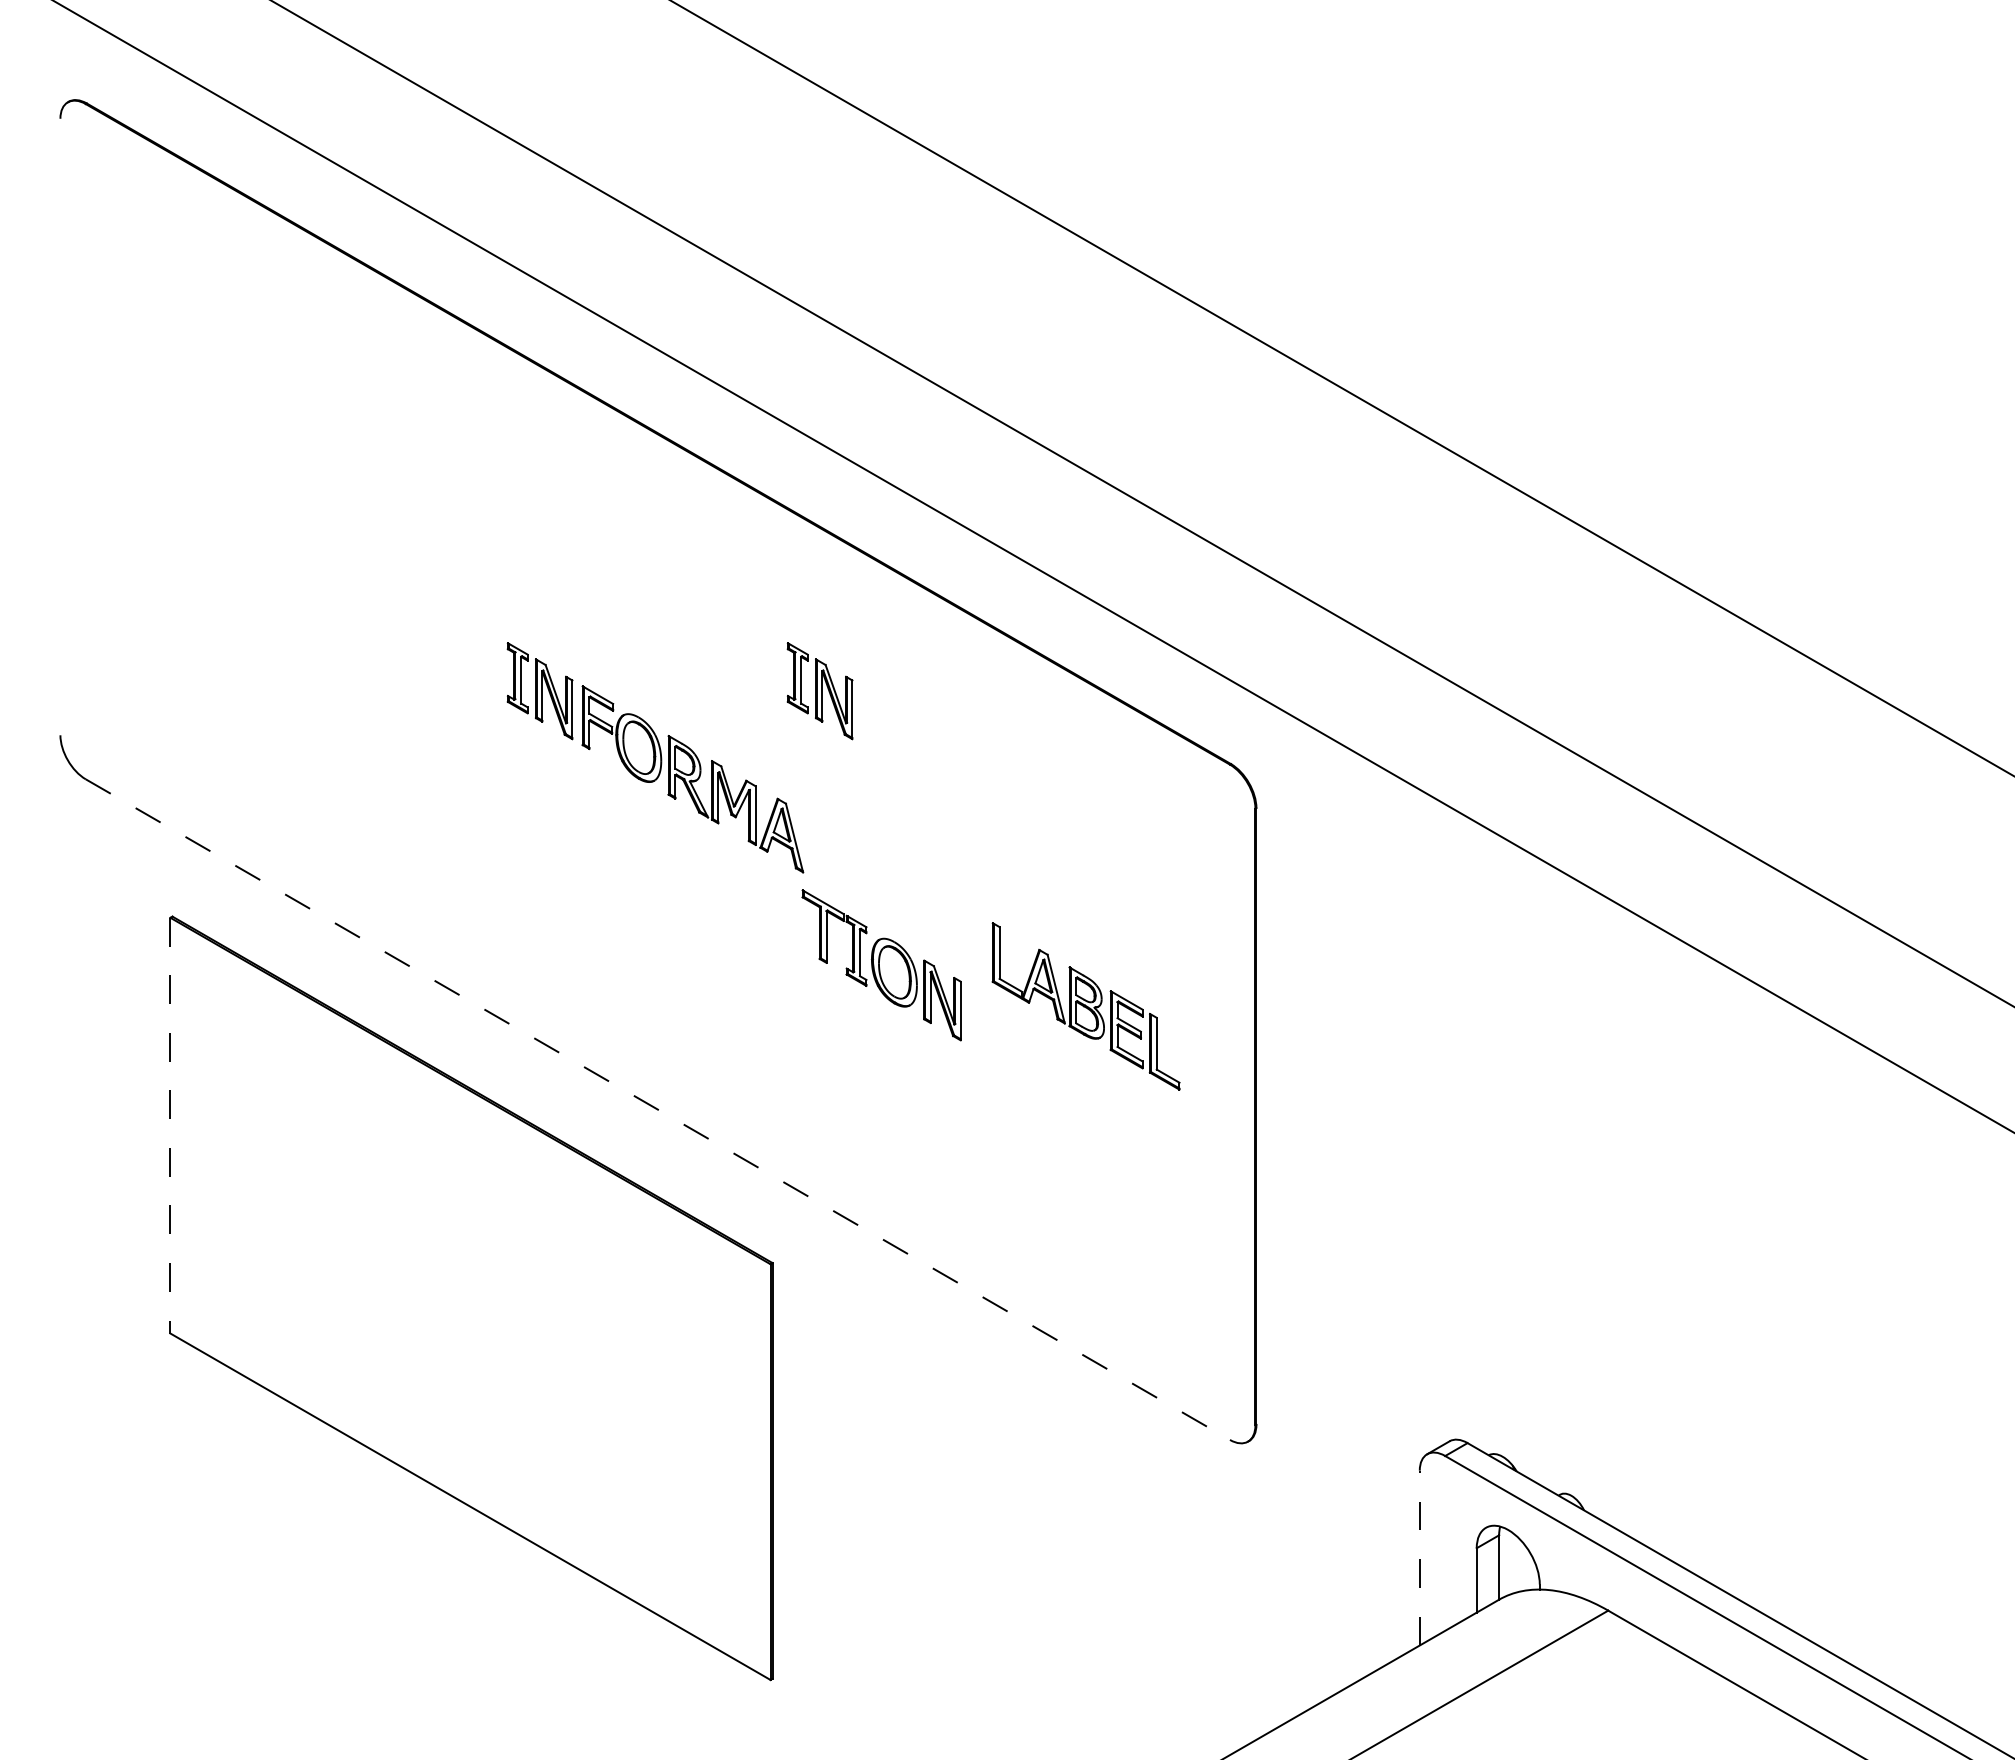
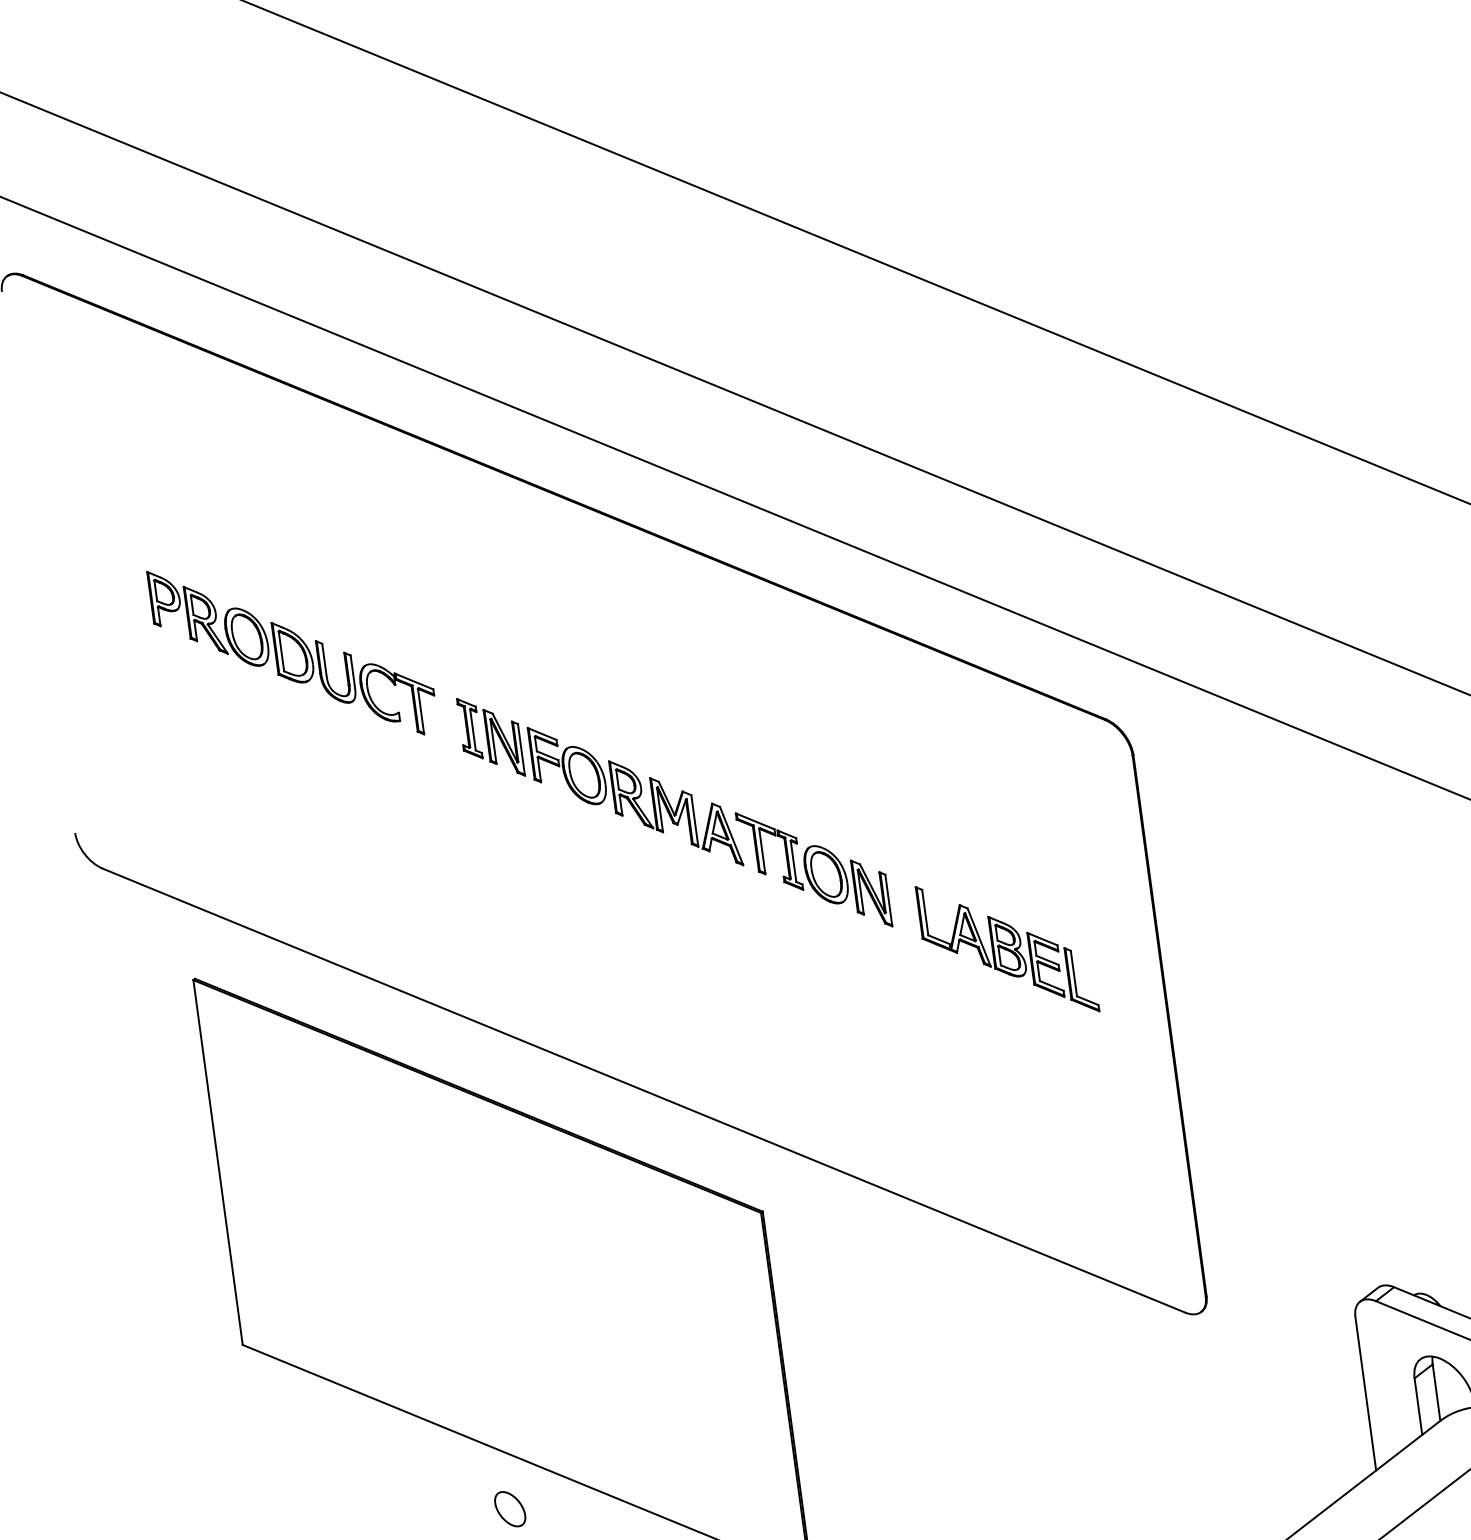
part: (331, 565) -> (292, 651), added
part: (819, 691) -> (736, 704), removed
part: (881, 965) -> (813, 870), moved
line: (657, 1109) -> (643, 1090), dashed -> solid
line: (170, 1125) -> (218, 1162), dashed -> solid
part: (444, 1557) -> (509, 1508), added
line: (1419, 1557) -> (1365, 1393), dashed -> solid

